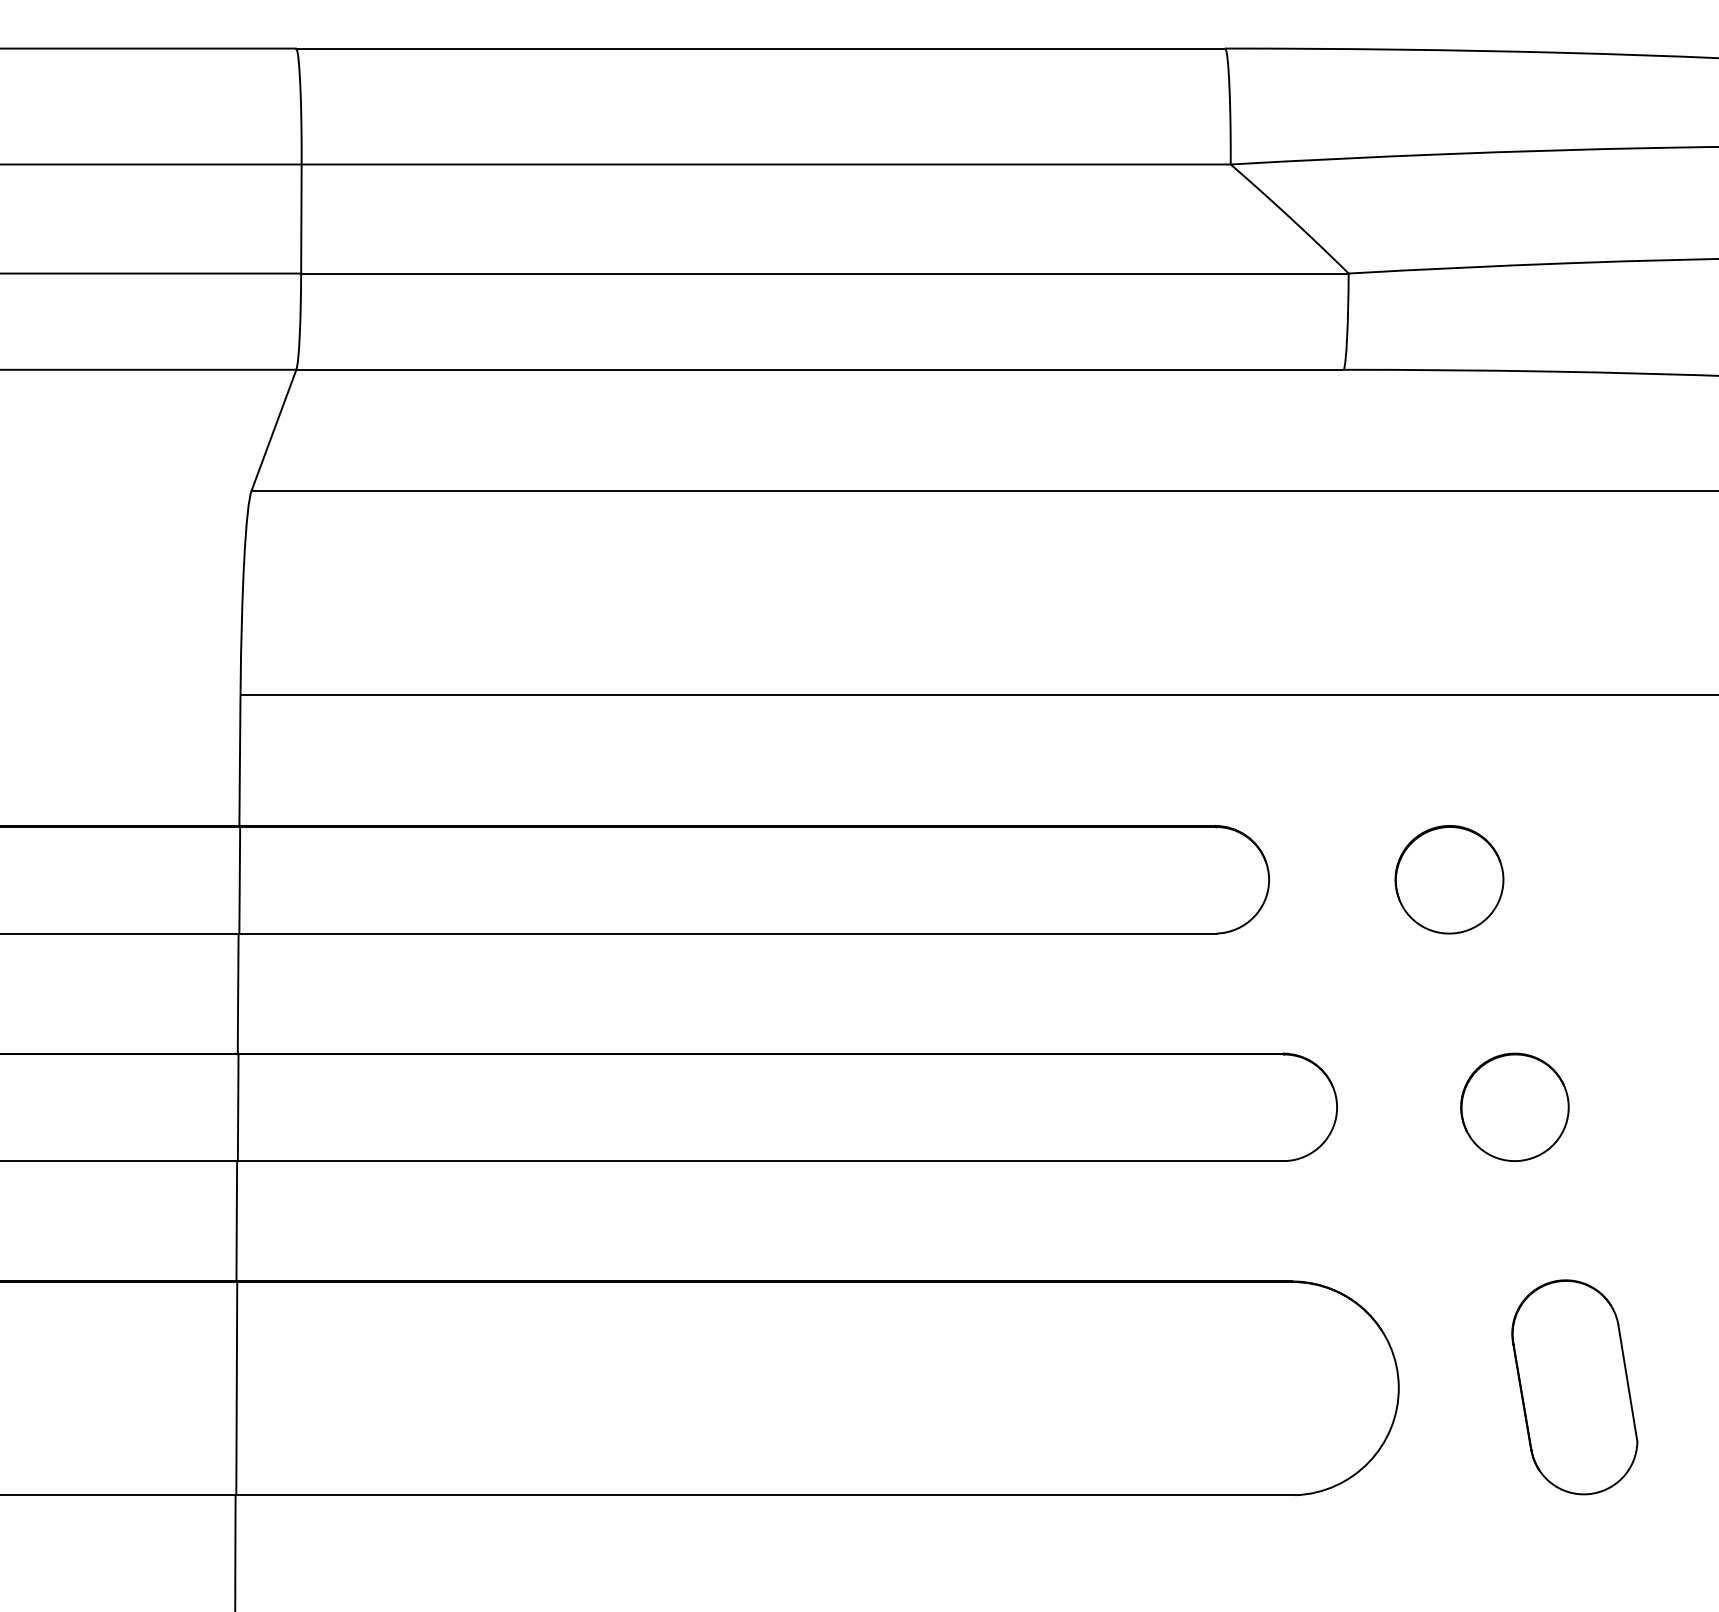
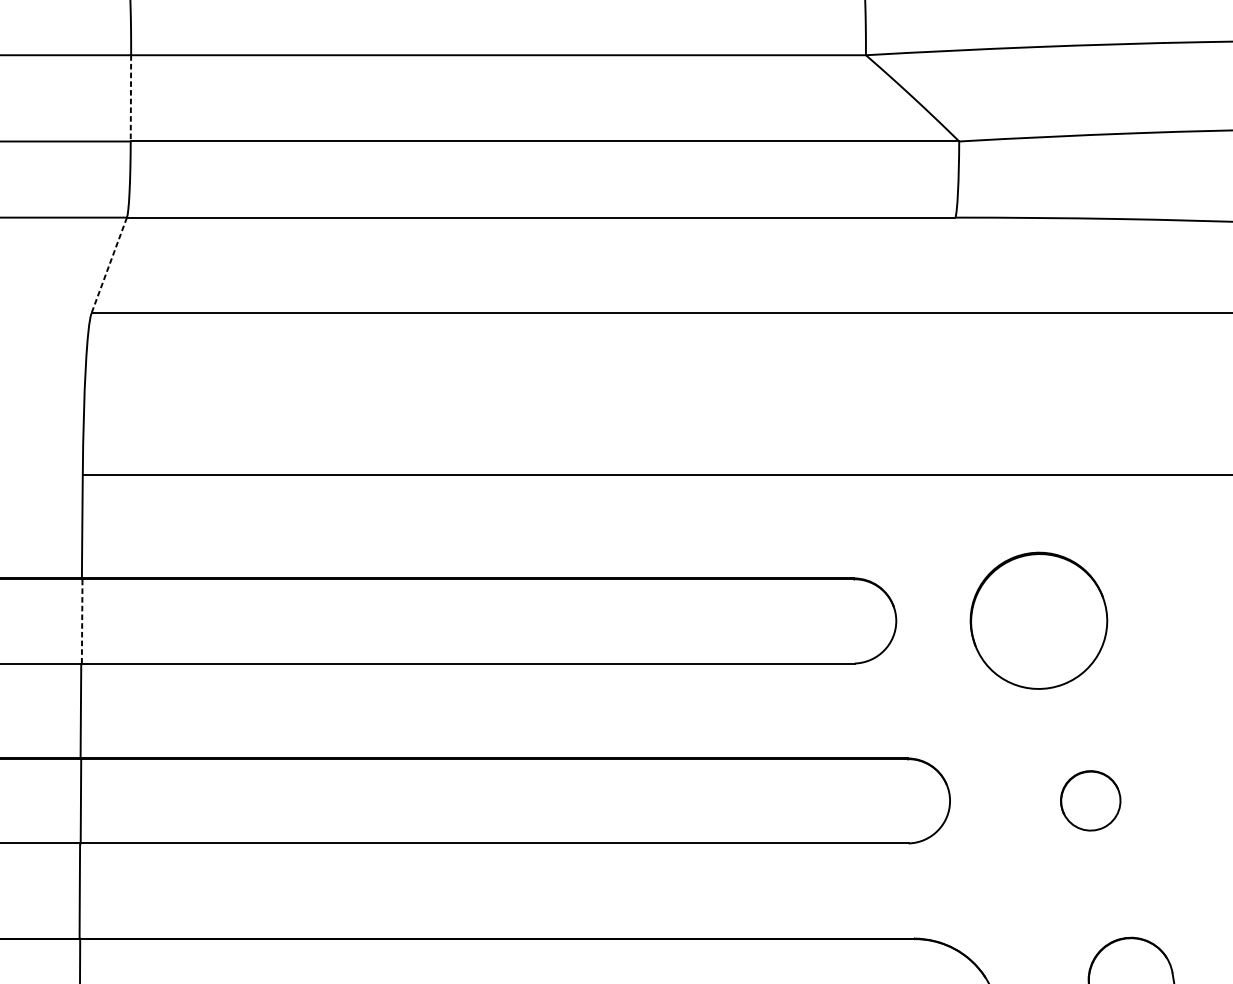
line: (301, 219) -> (131, 98), solid -> dashed
line: (273, 430) -> (108, 265), solid -> dashed
line: (239, 879) -> (81, 620), solid -> dashed
part: (1449, 879) -> (1038, 620), size x1.6
part: (1514, 1106) -> (1090, 800), size x0.7

